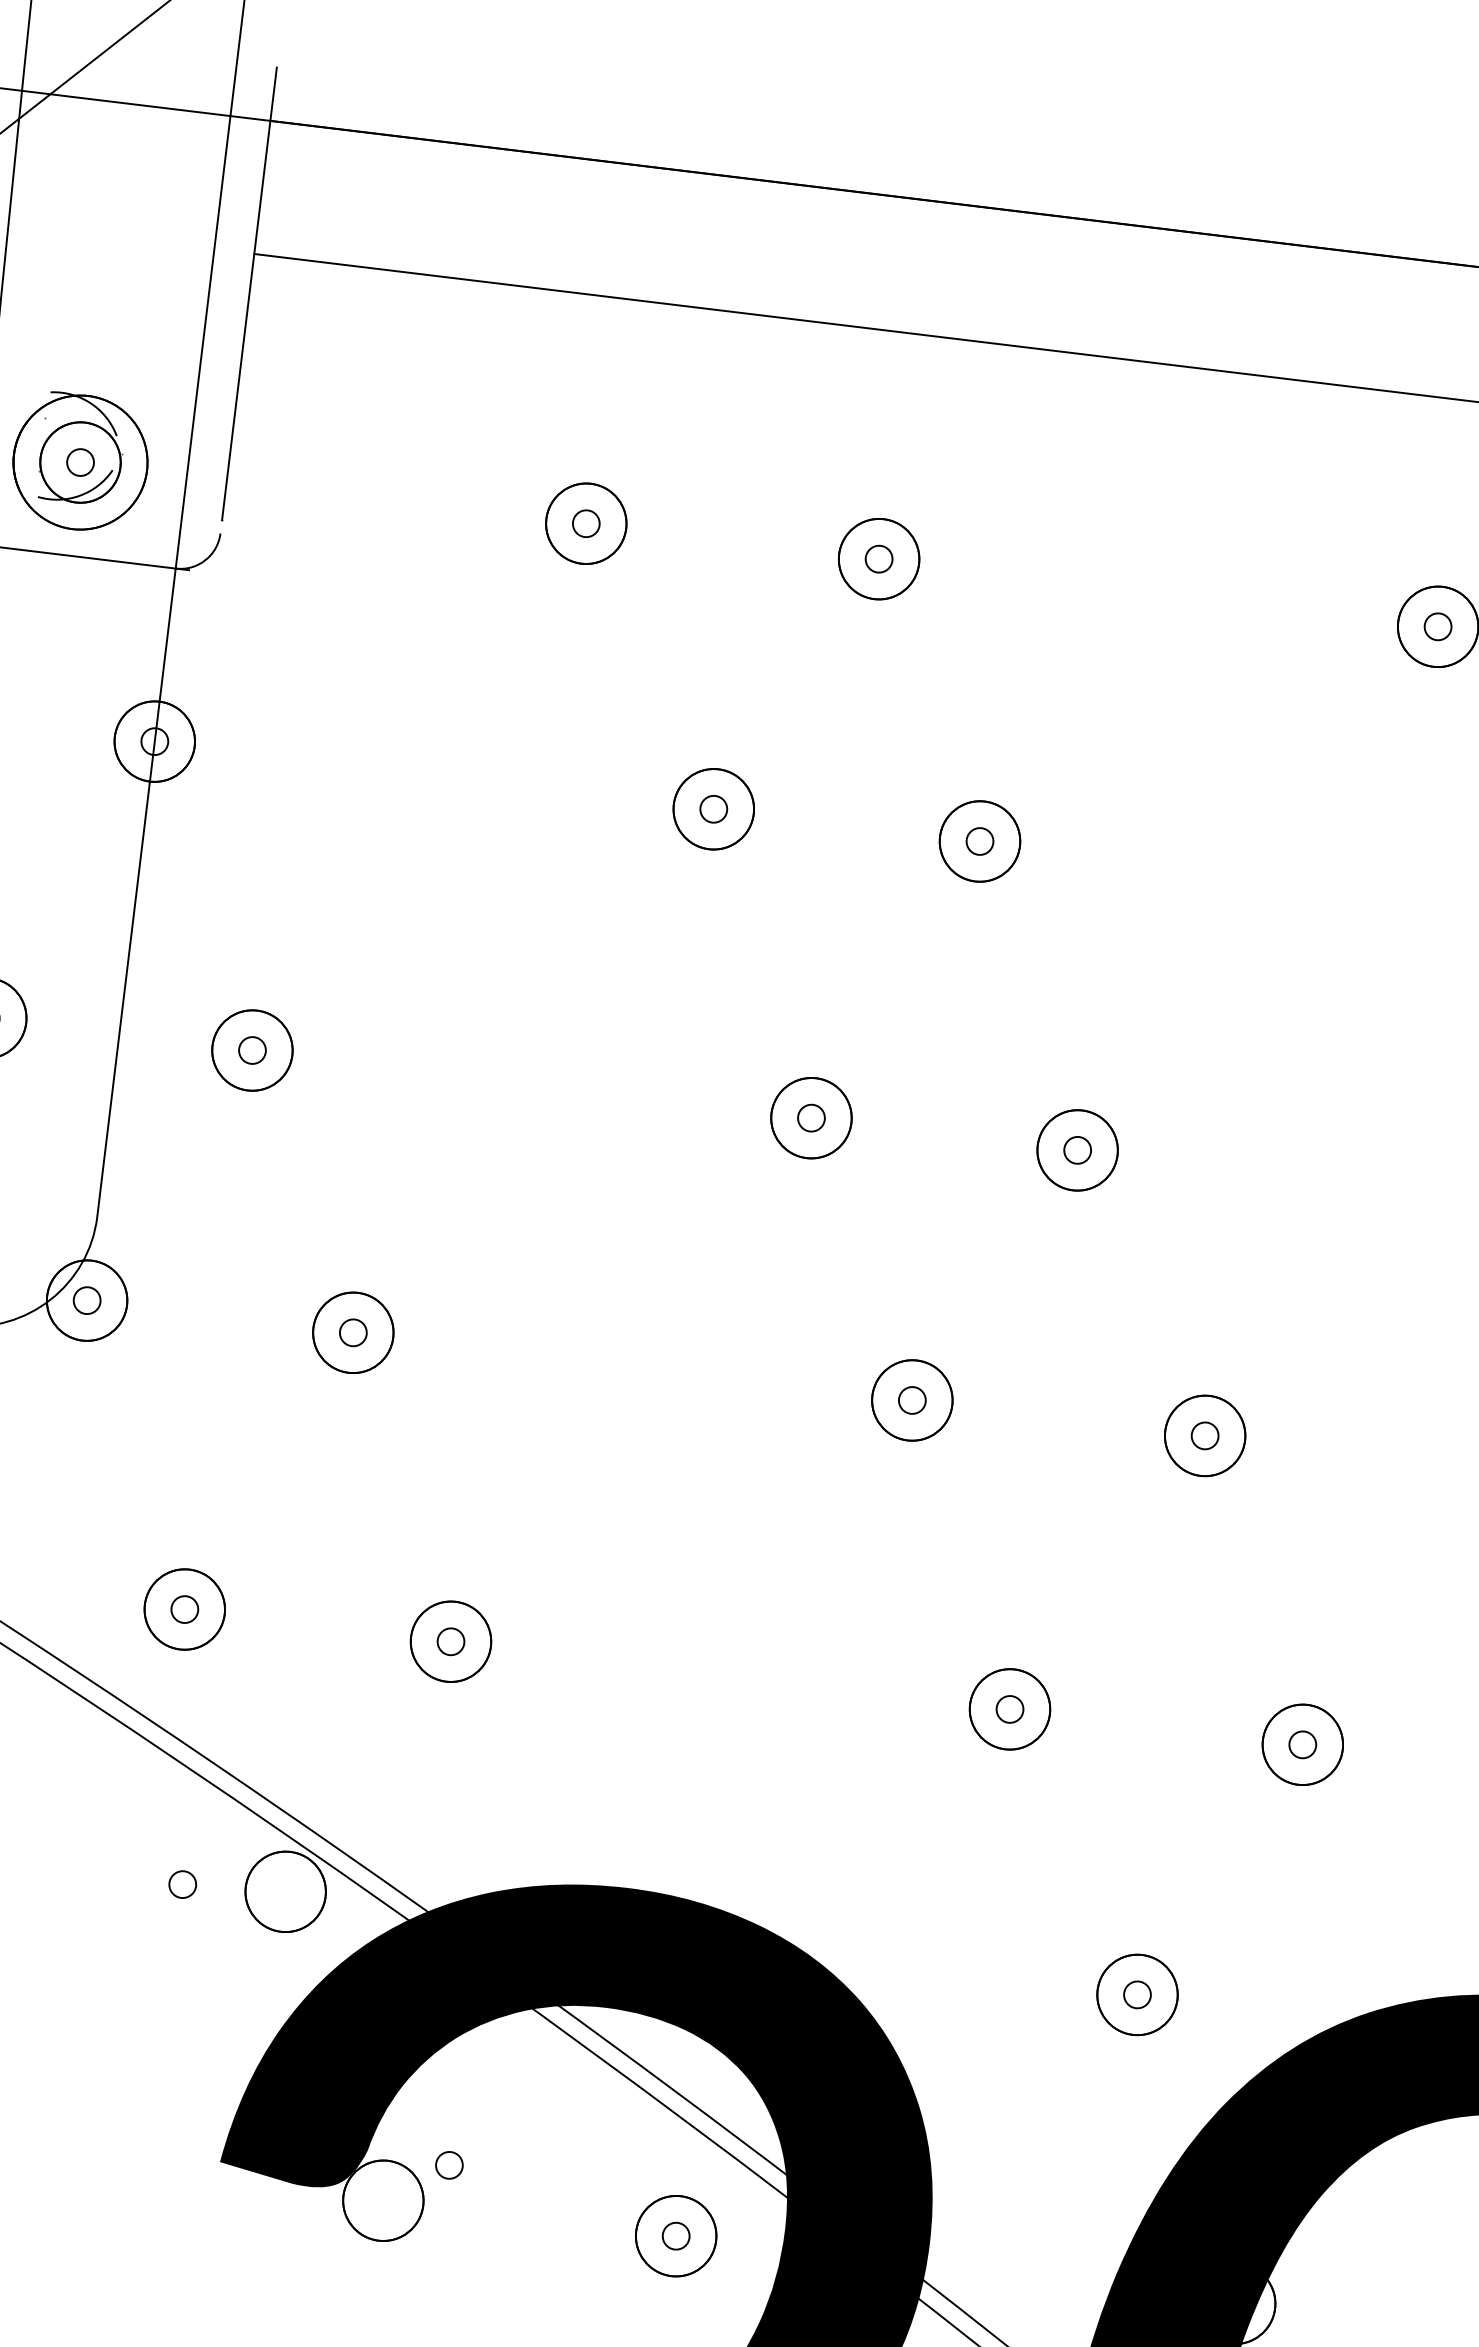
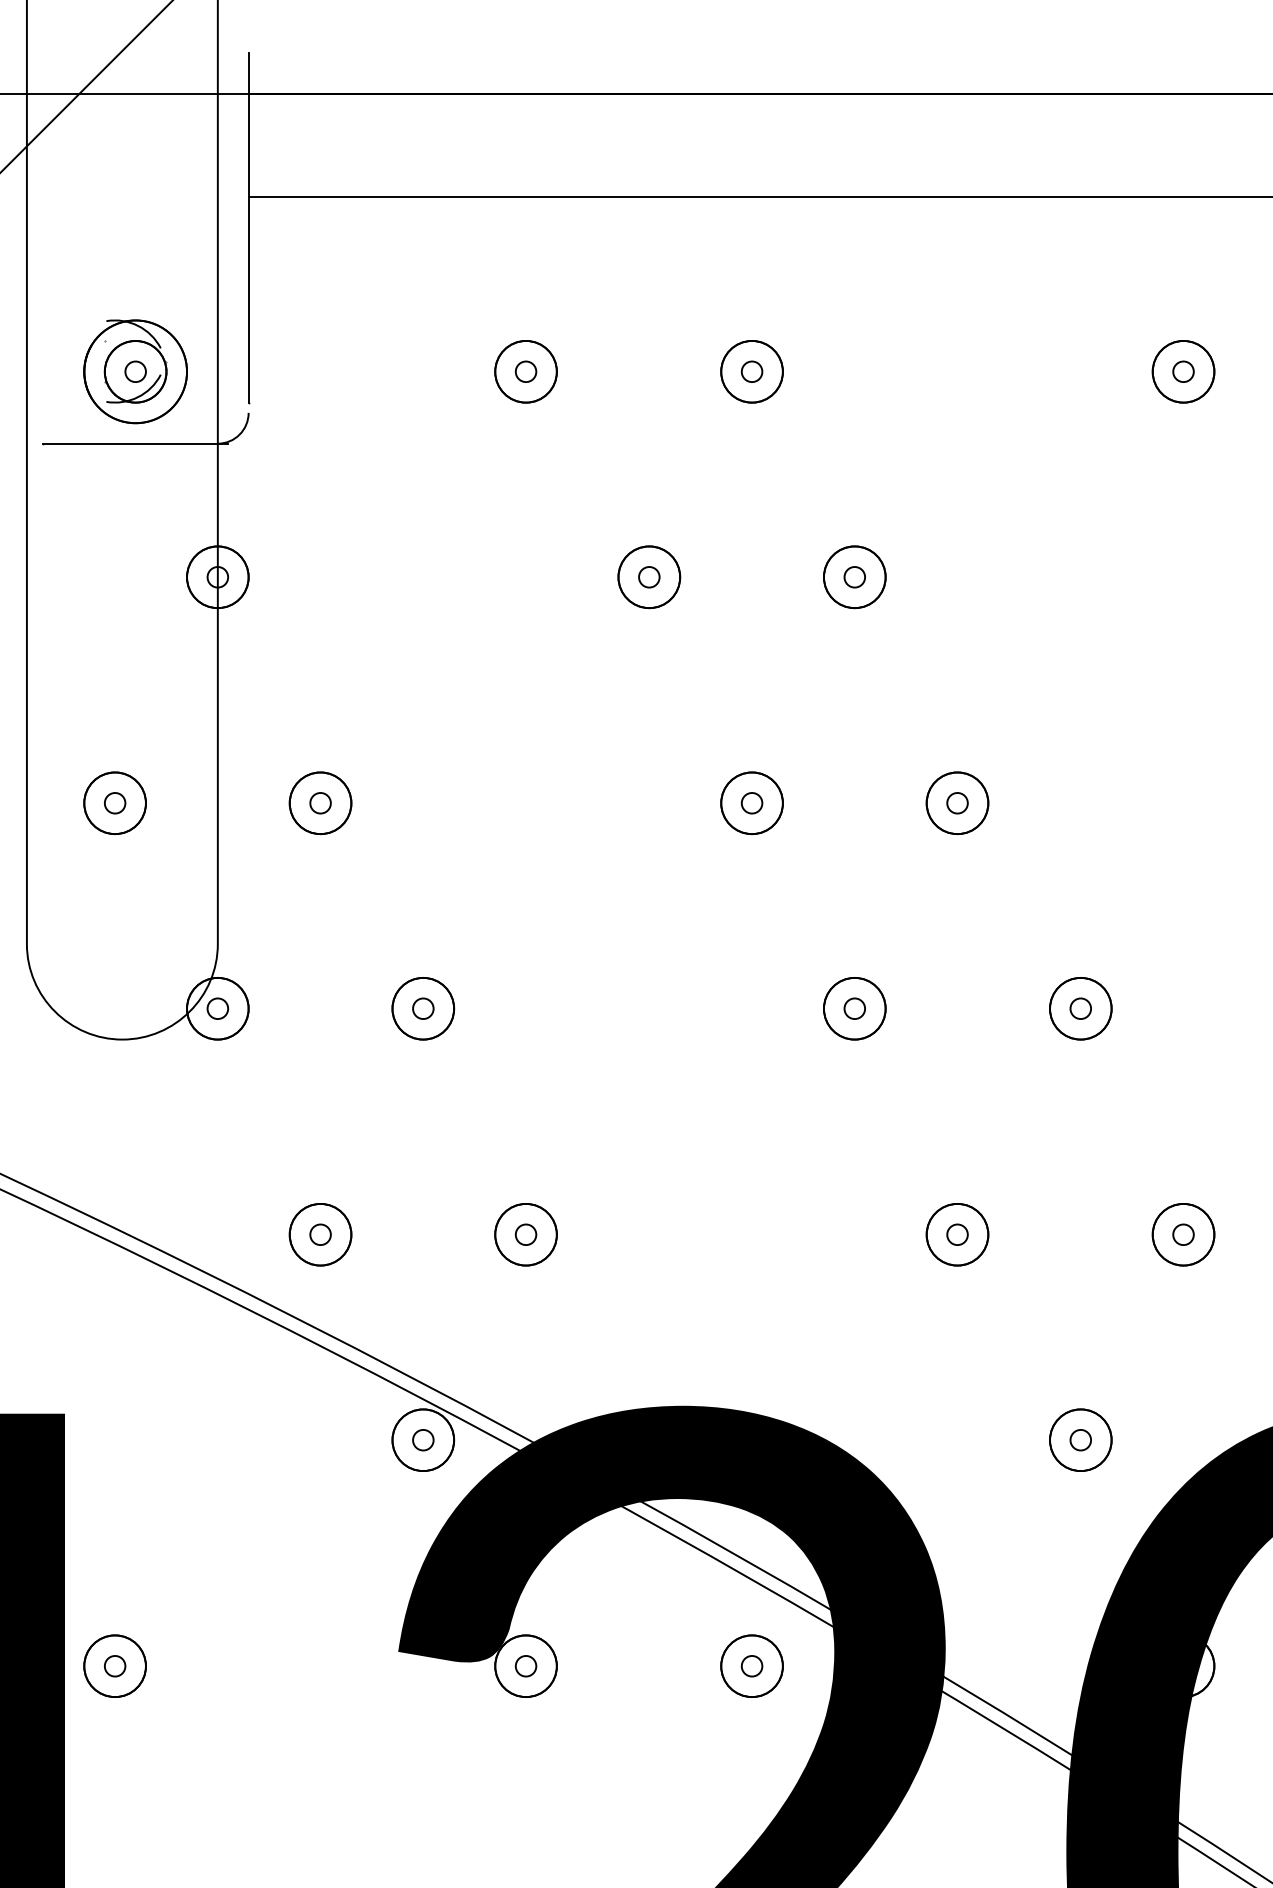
part: (182, 1885) -> (423, 1440), moved
part: (448, 2165) -> (525, 1666), moved

